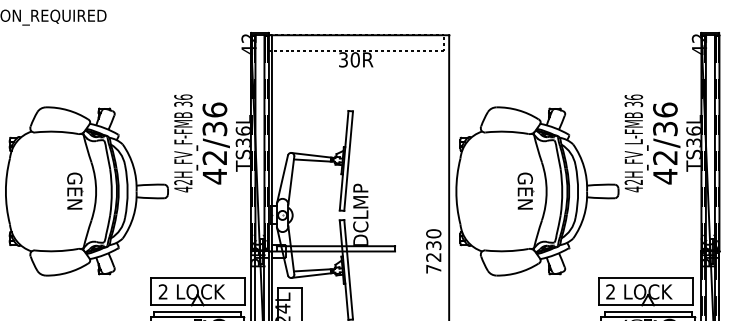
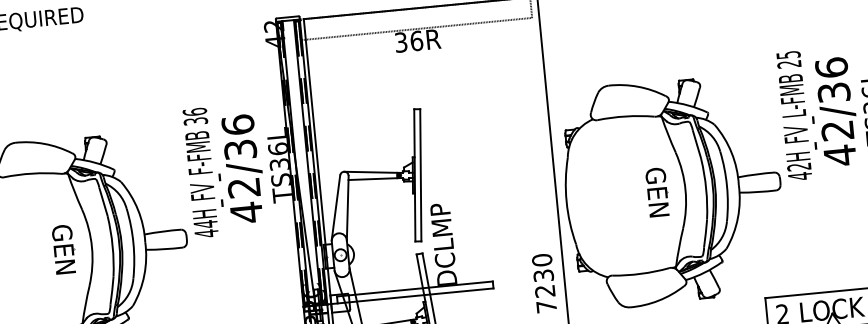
text: (354, 59) -> (415, 40), 30R -> 36R
text: (633, 100) -> (788, 59), 36 -> 25
text: (183, 182) -> (205, 224), 42H_FV_F-FMB -> 44H_FV_F-FMB

